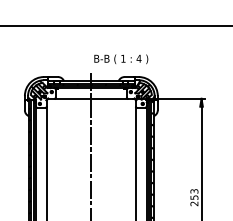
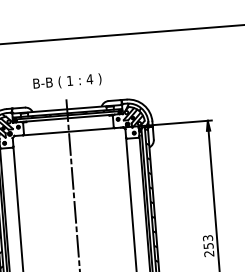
text: (121, 59) -> (67, 82), moved

